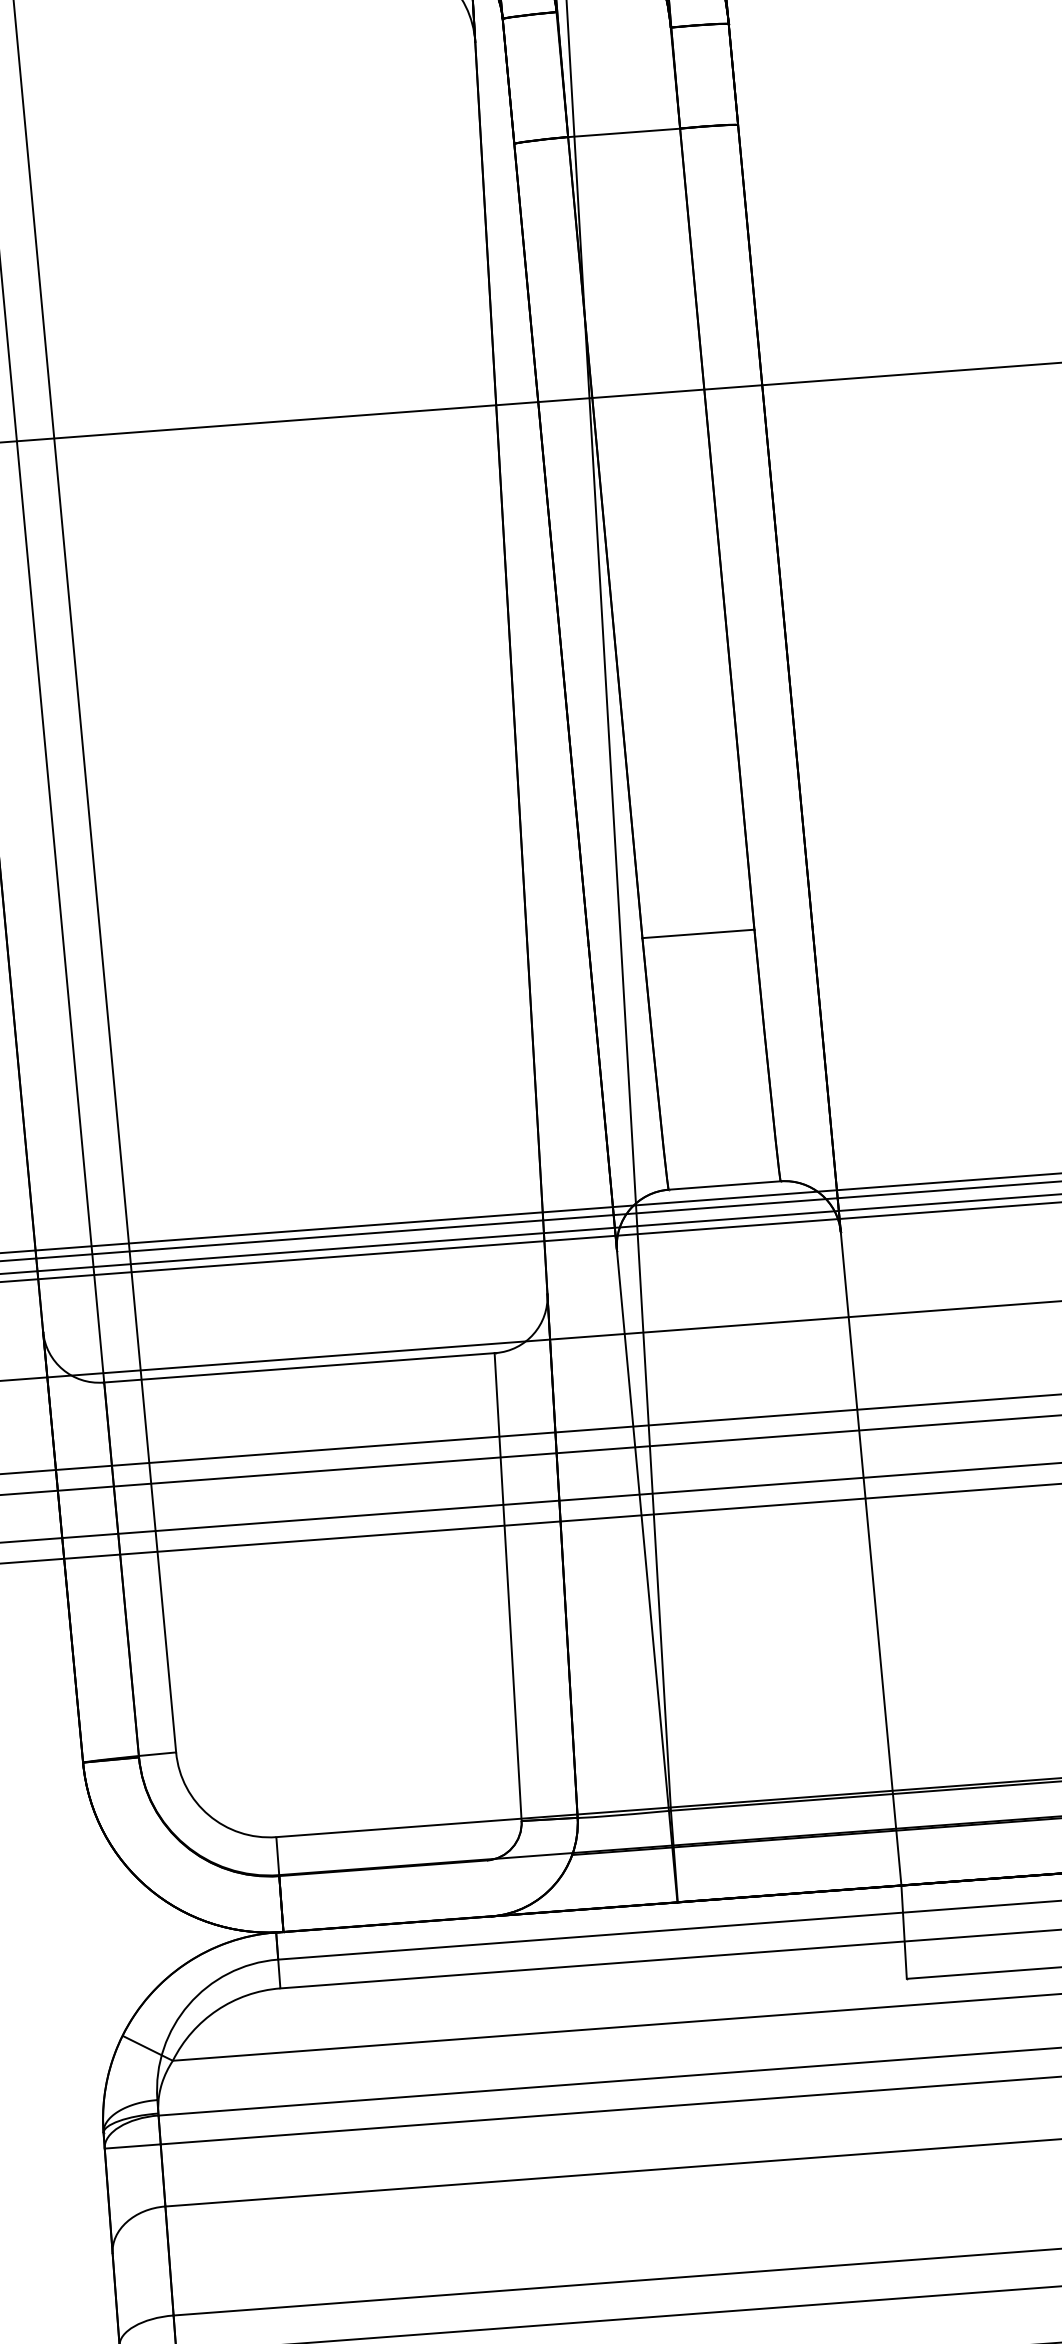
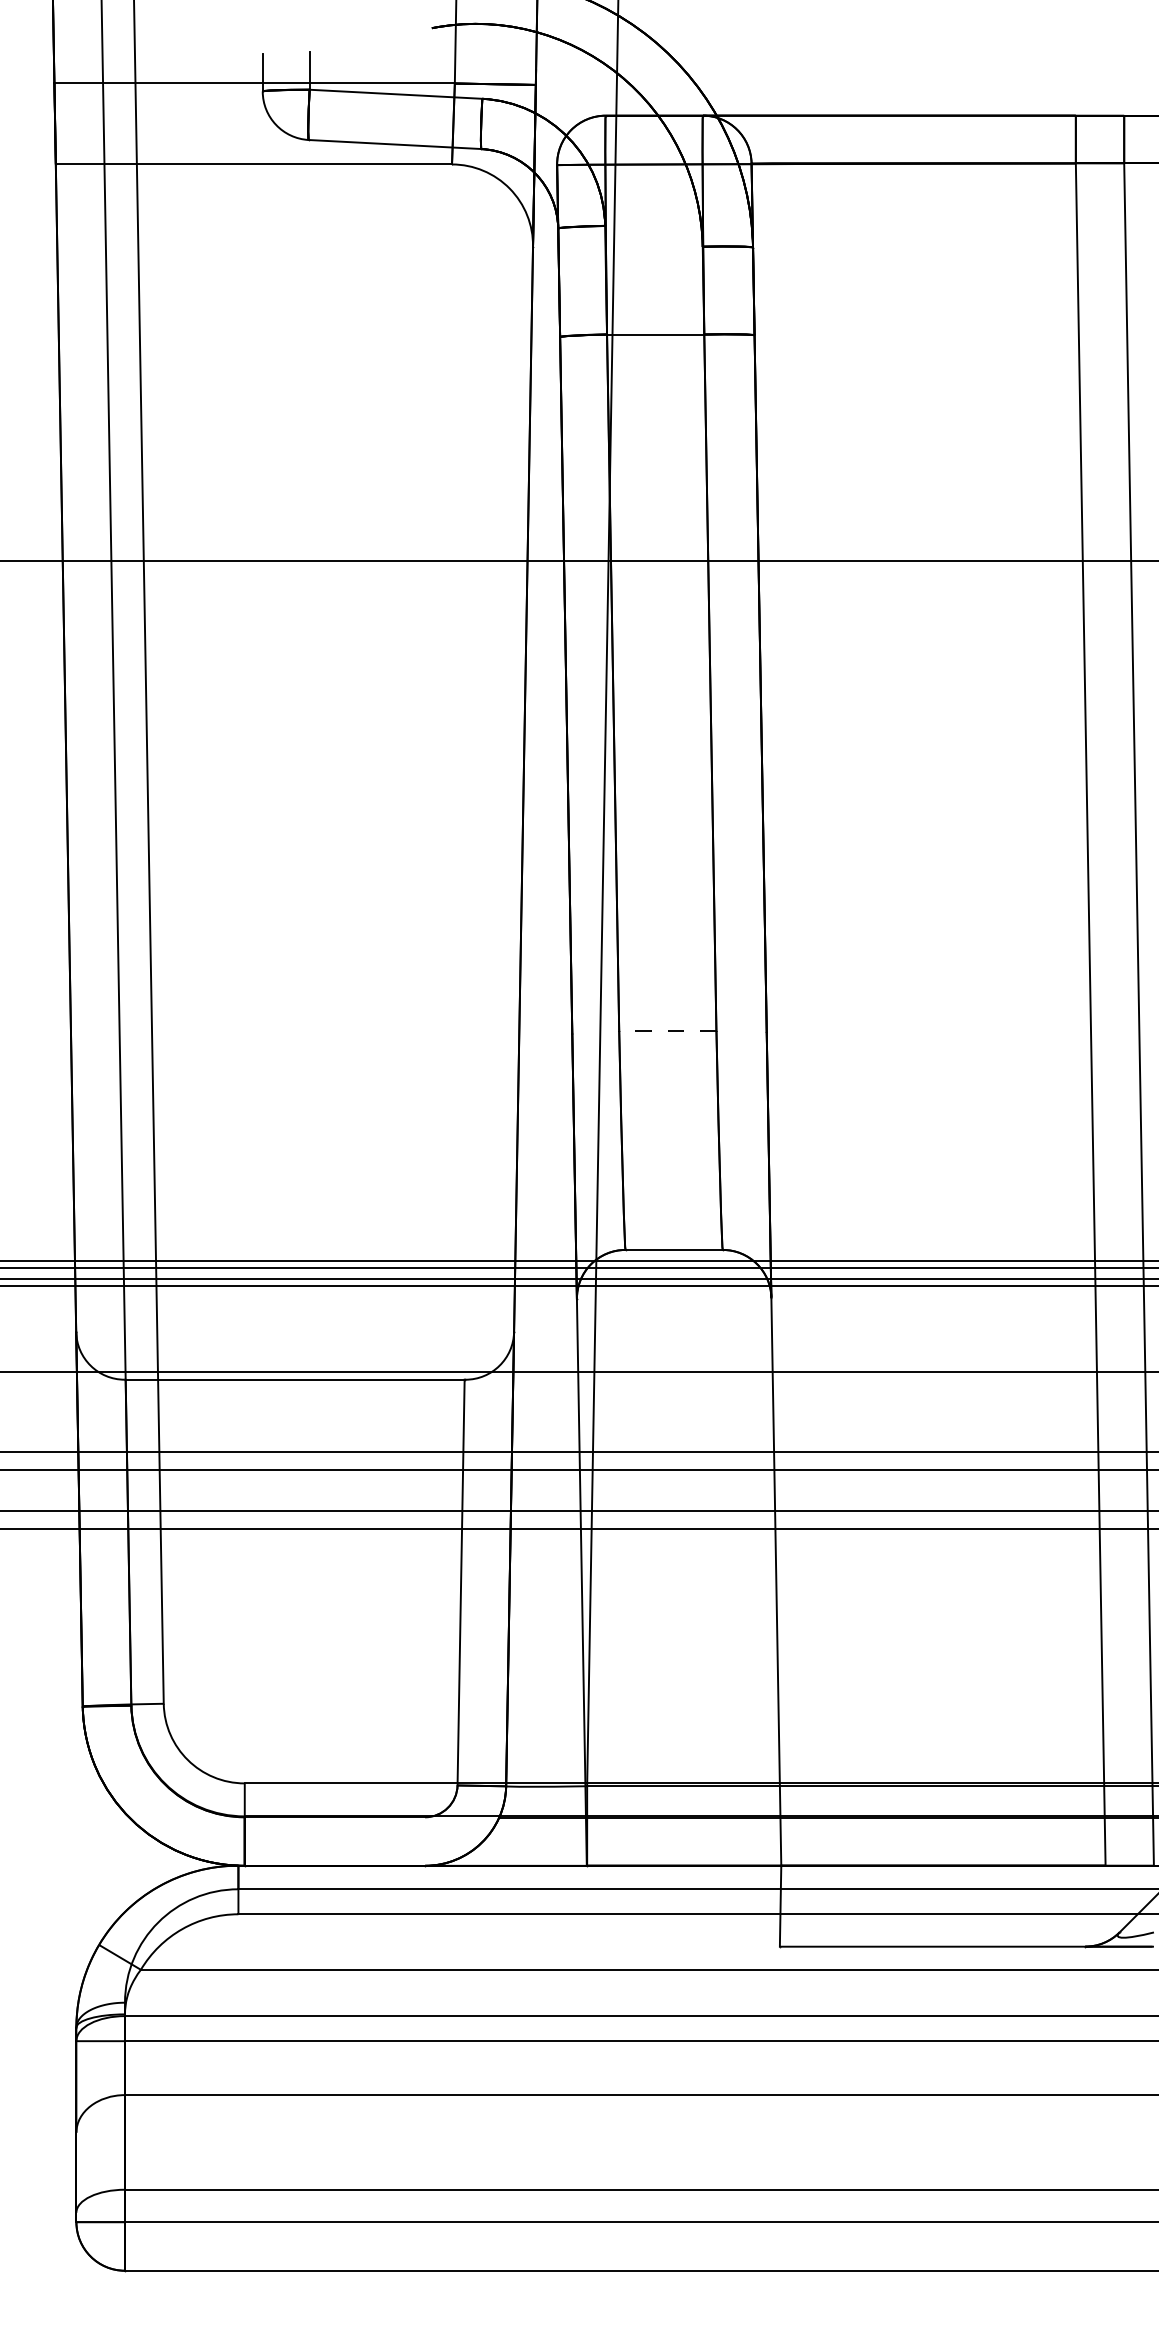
line: (698, 934) -> (667, 1031), solid -> dashed

